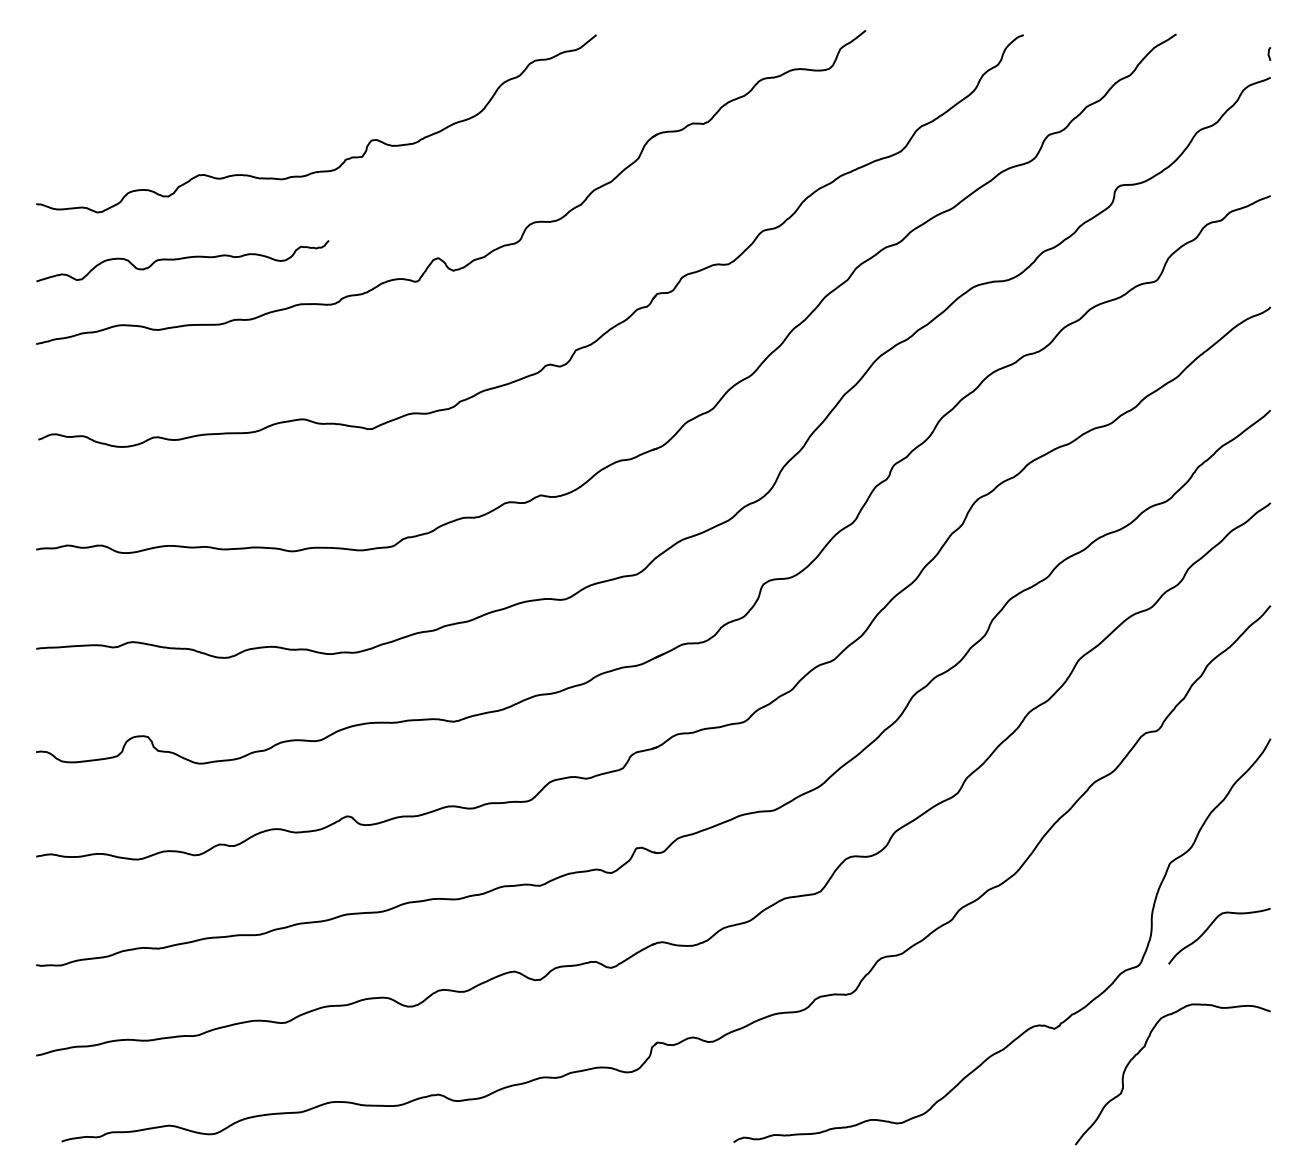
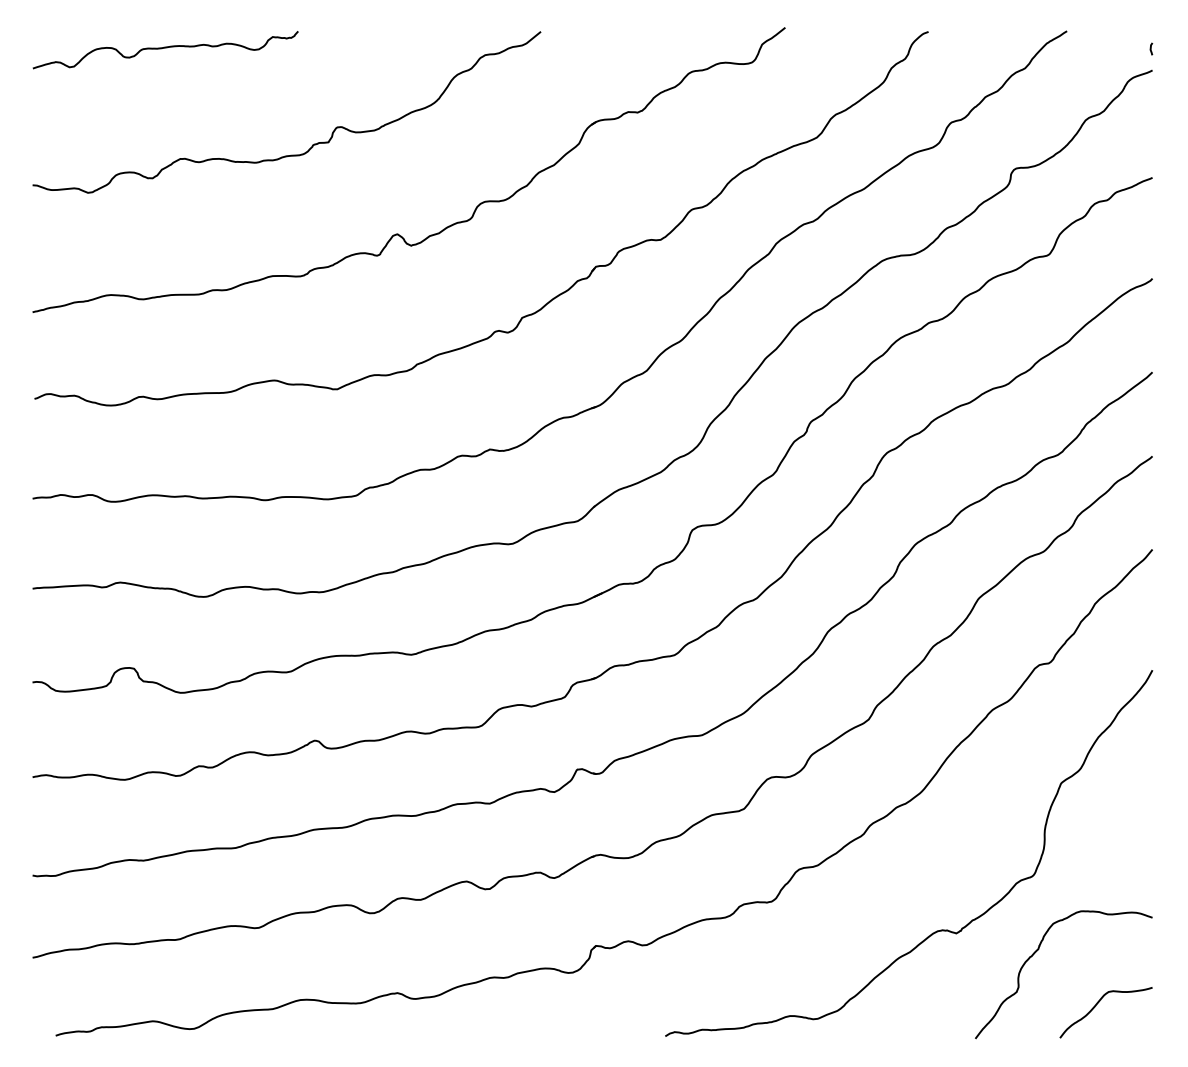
curve: (182, 259) -> (165, 48), moved
curve: (1208, 929) -> (1096, 1006), moved

